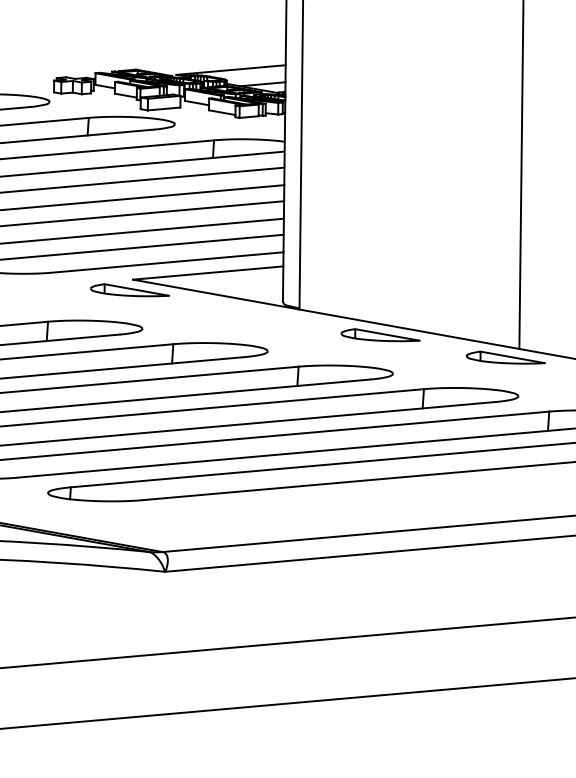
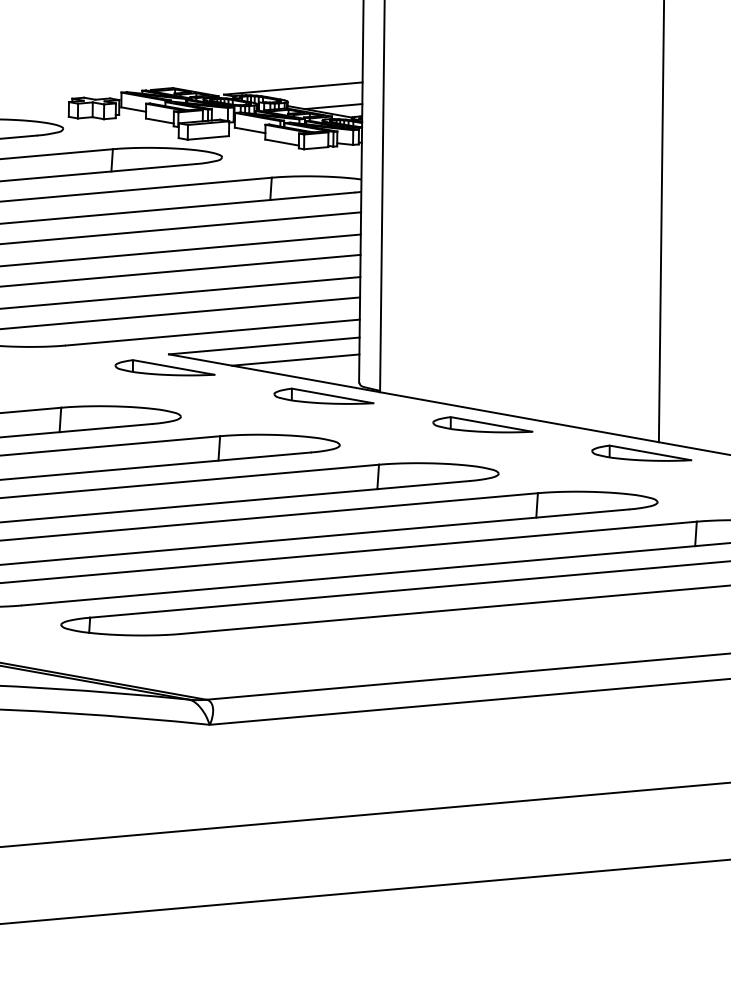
line: (232, 283) -> (295, 359), added
part: (254, 312) -> (323, 395), added

